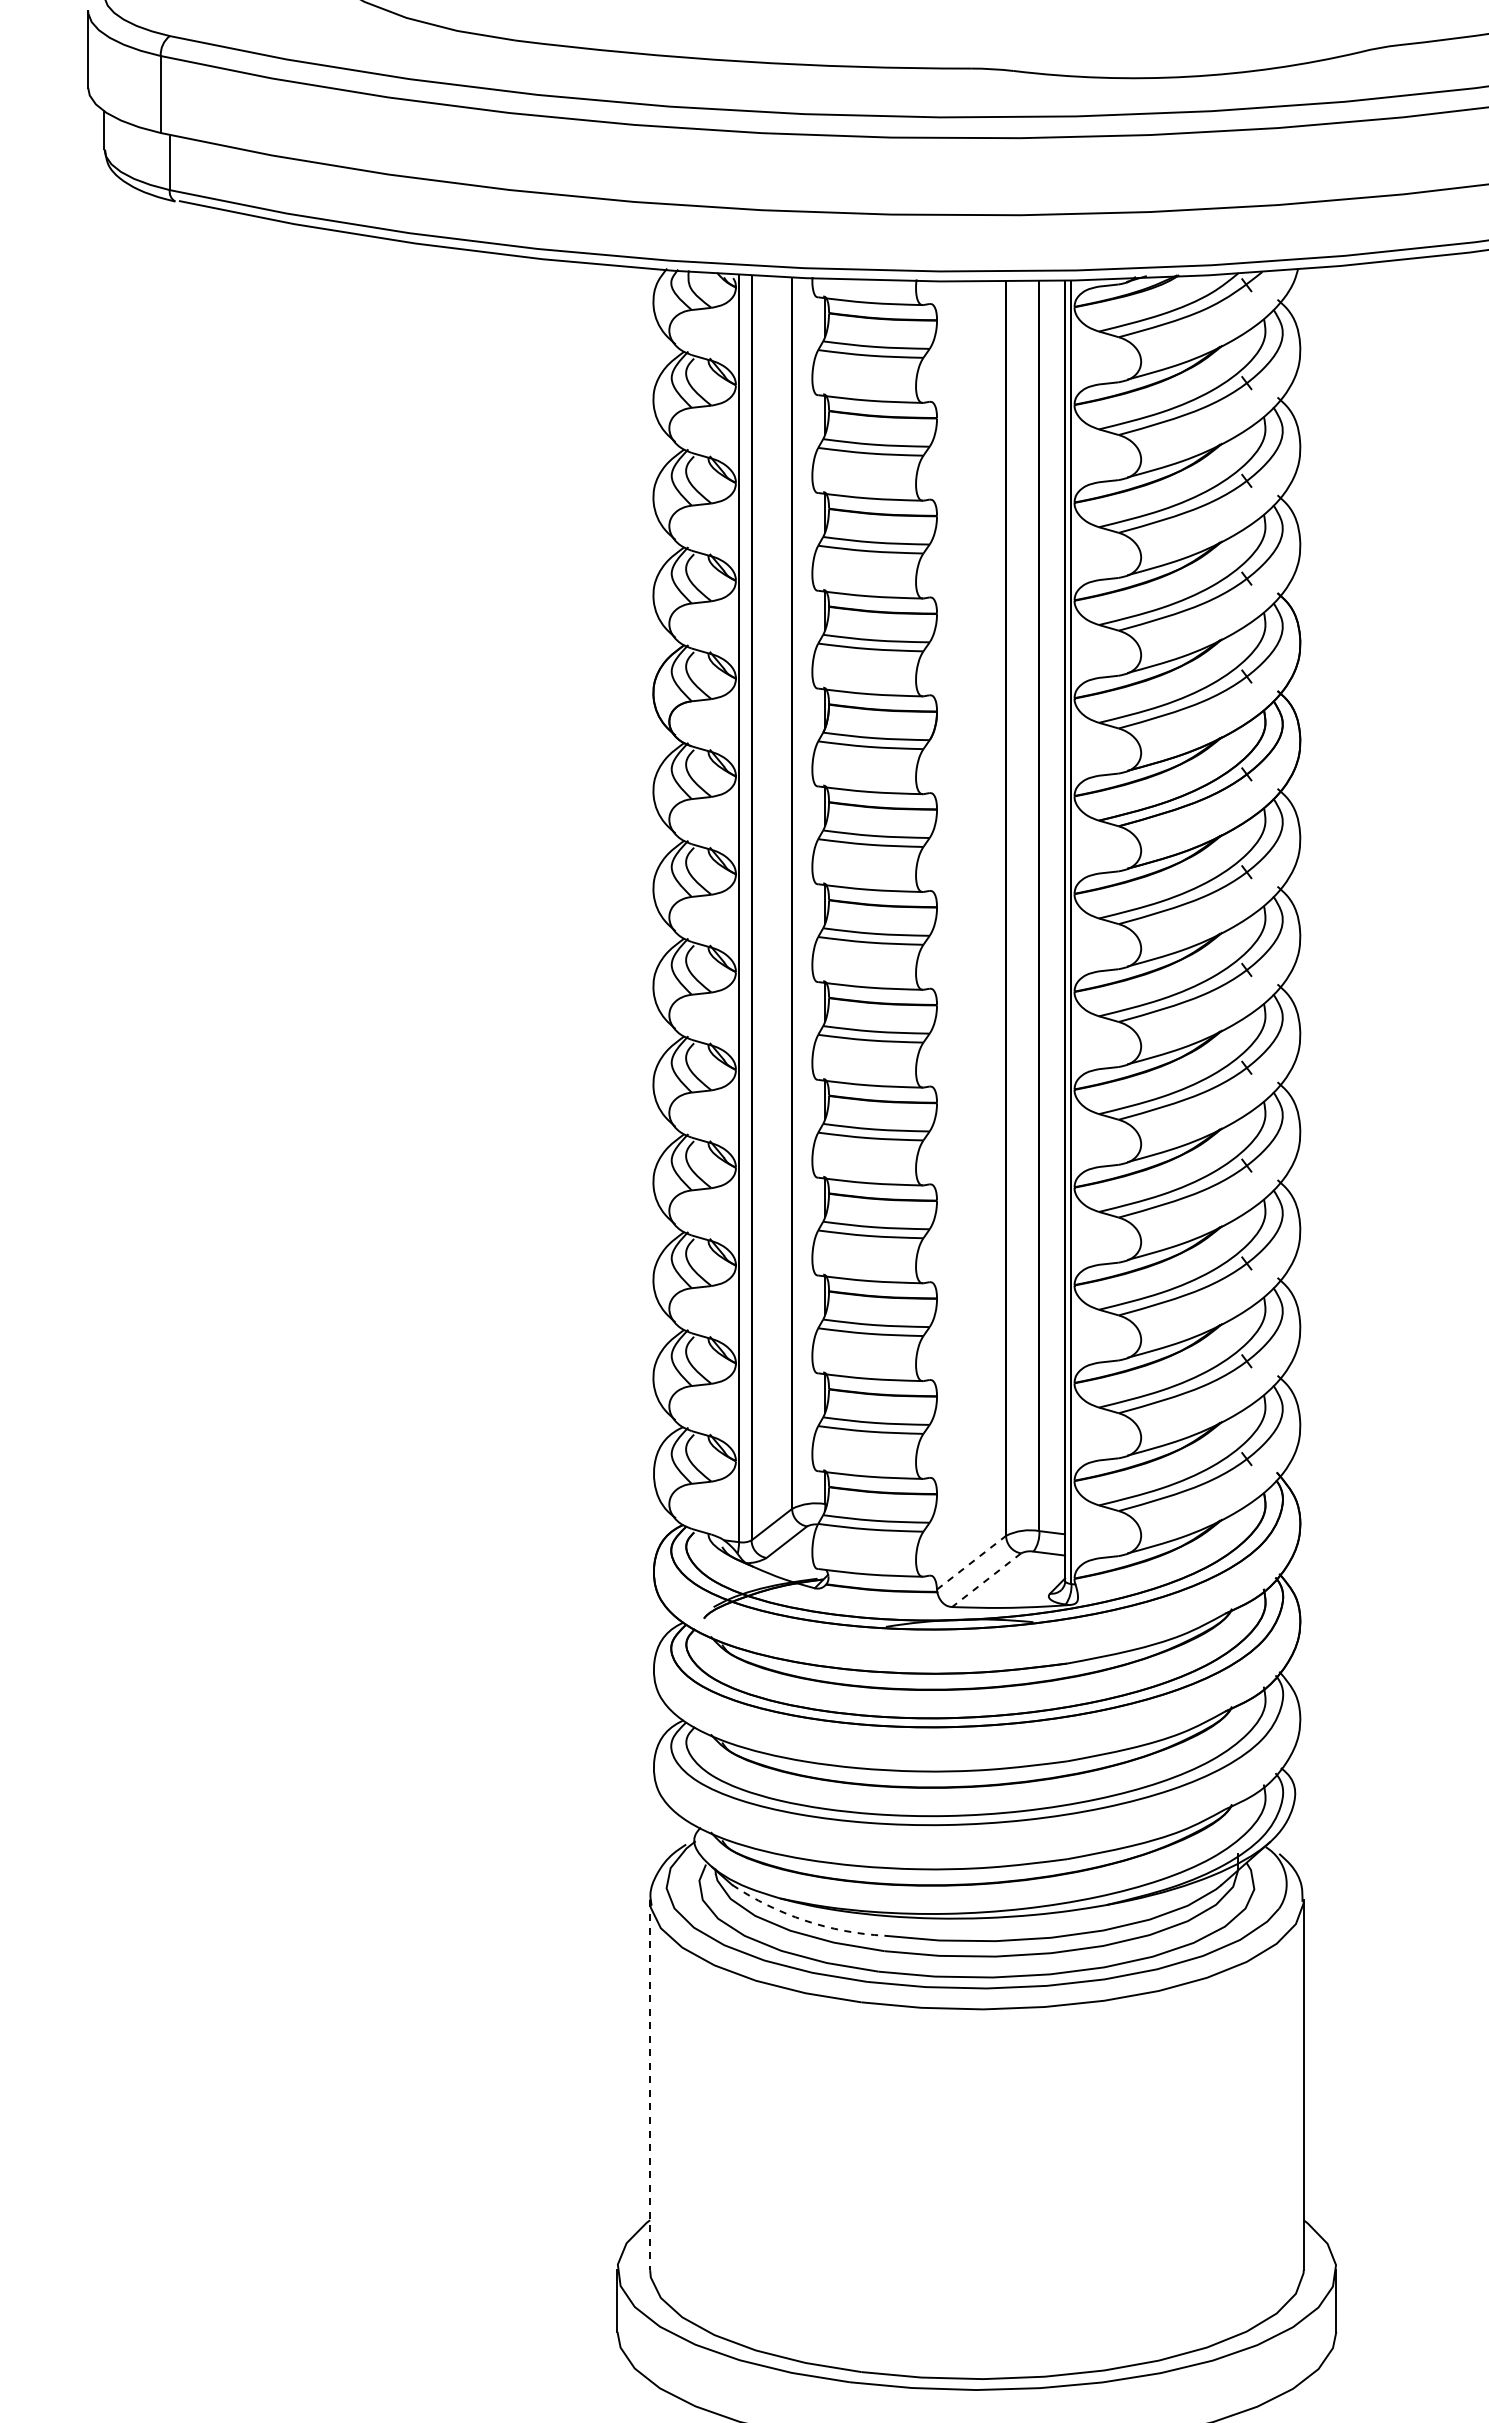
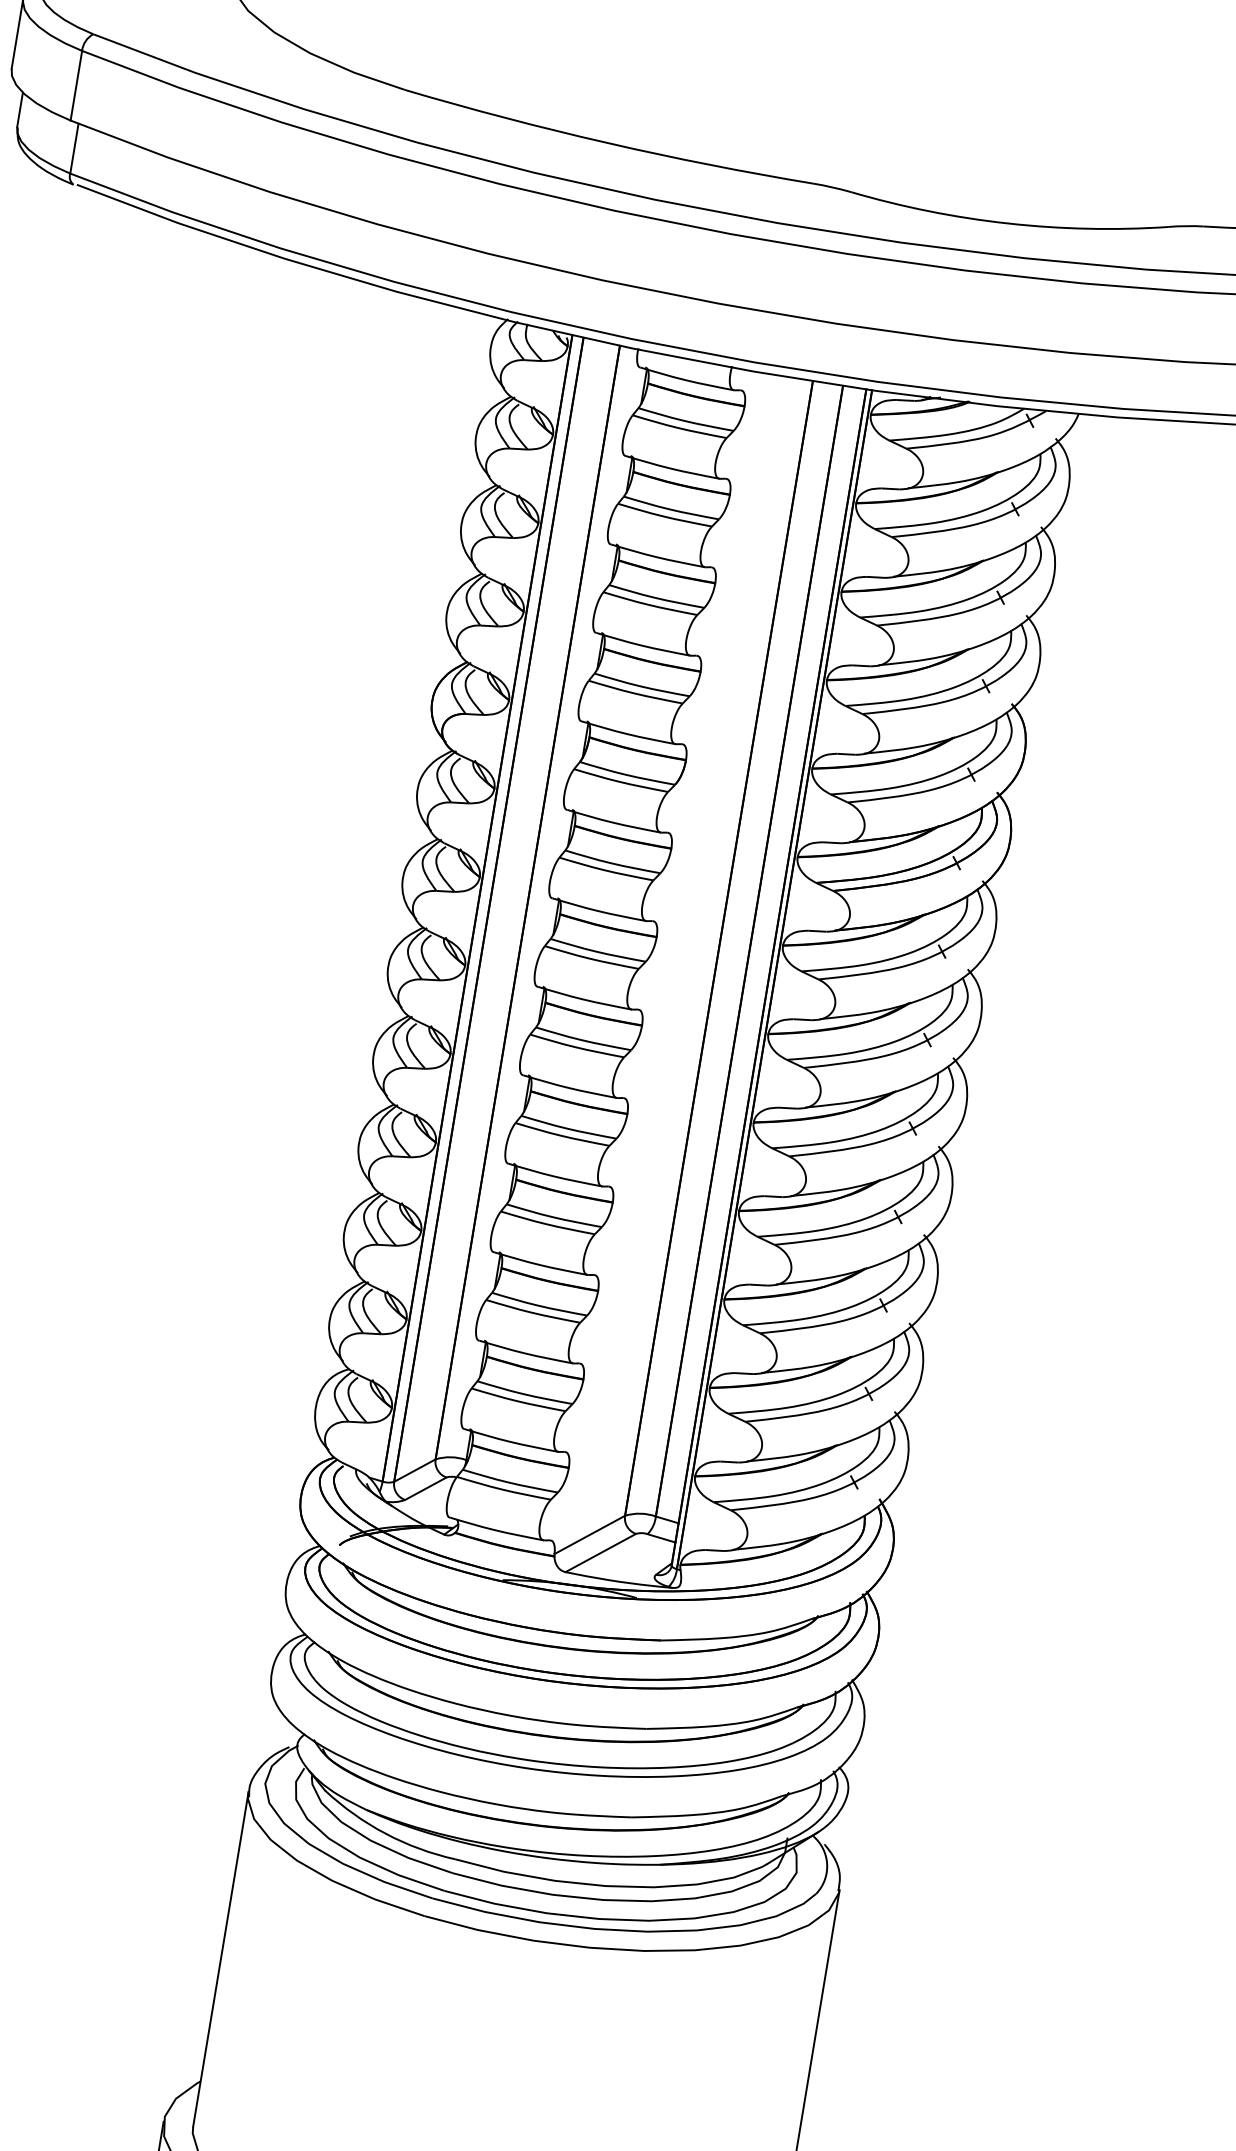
line: (971, 1562) -> (589, 1534), dashed -> solid
line: (986, 1580) -> (600, 1553), dashed -> solid
arc: (804, 1920) -> (385, 1833), dashed -> solid
line: (650, 2085) -> (221, 1959), dashed -> solid

